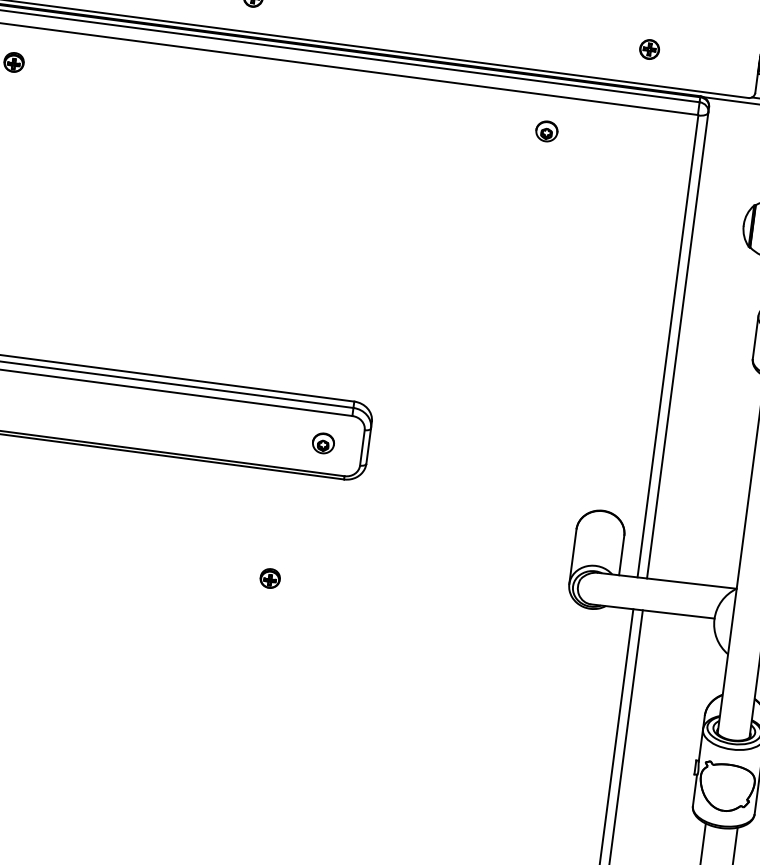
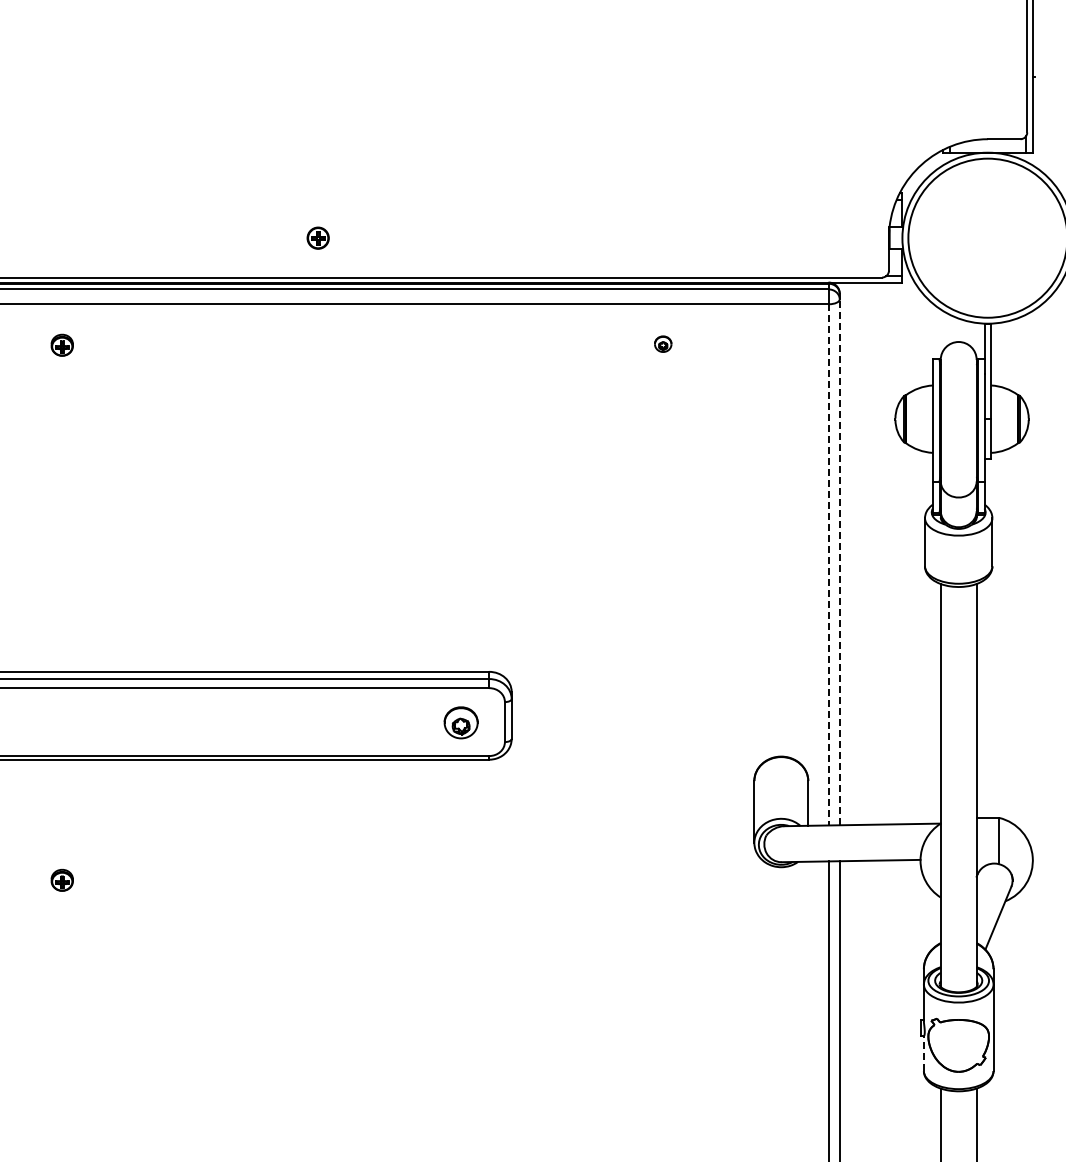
part: (648, 48) -> (764, 237), removed
part: (546, 131) -> (662, 344), size x0.7
line: (677, 345) -> (839, 562), solid -> dashed
line: (668, 346) -> (829, 564), solid -> dashed
part: (322, 443) -> (460, 722), size x1.4
part: (269, 578) -> (421, 880), removed
line: (694, 790) -> (923, 1053), solid -> dashed

